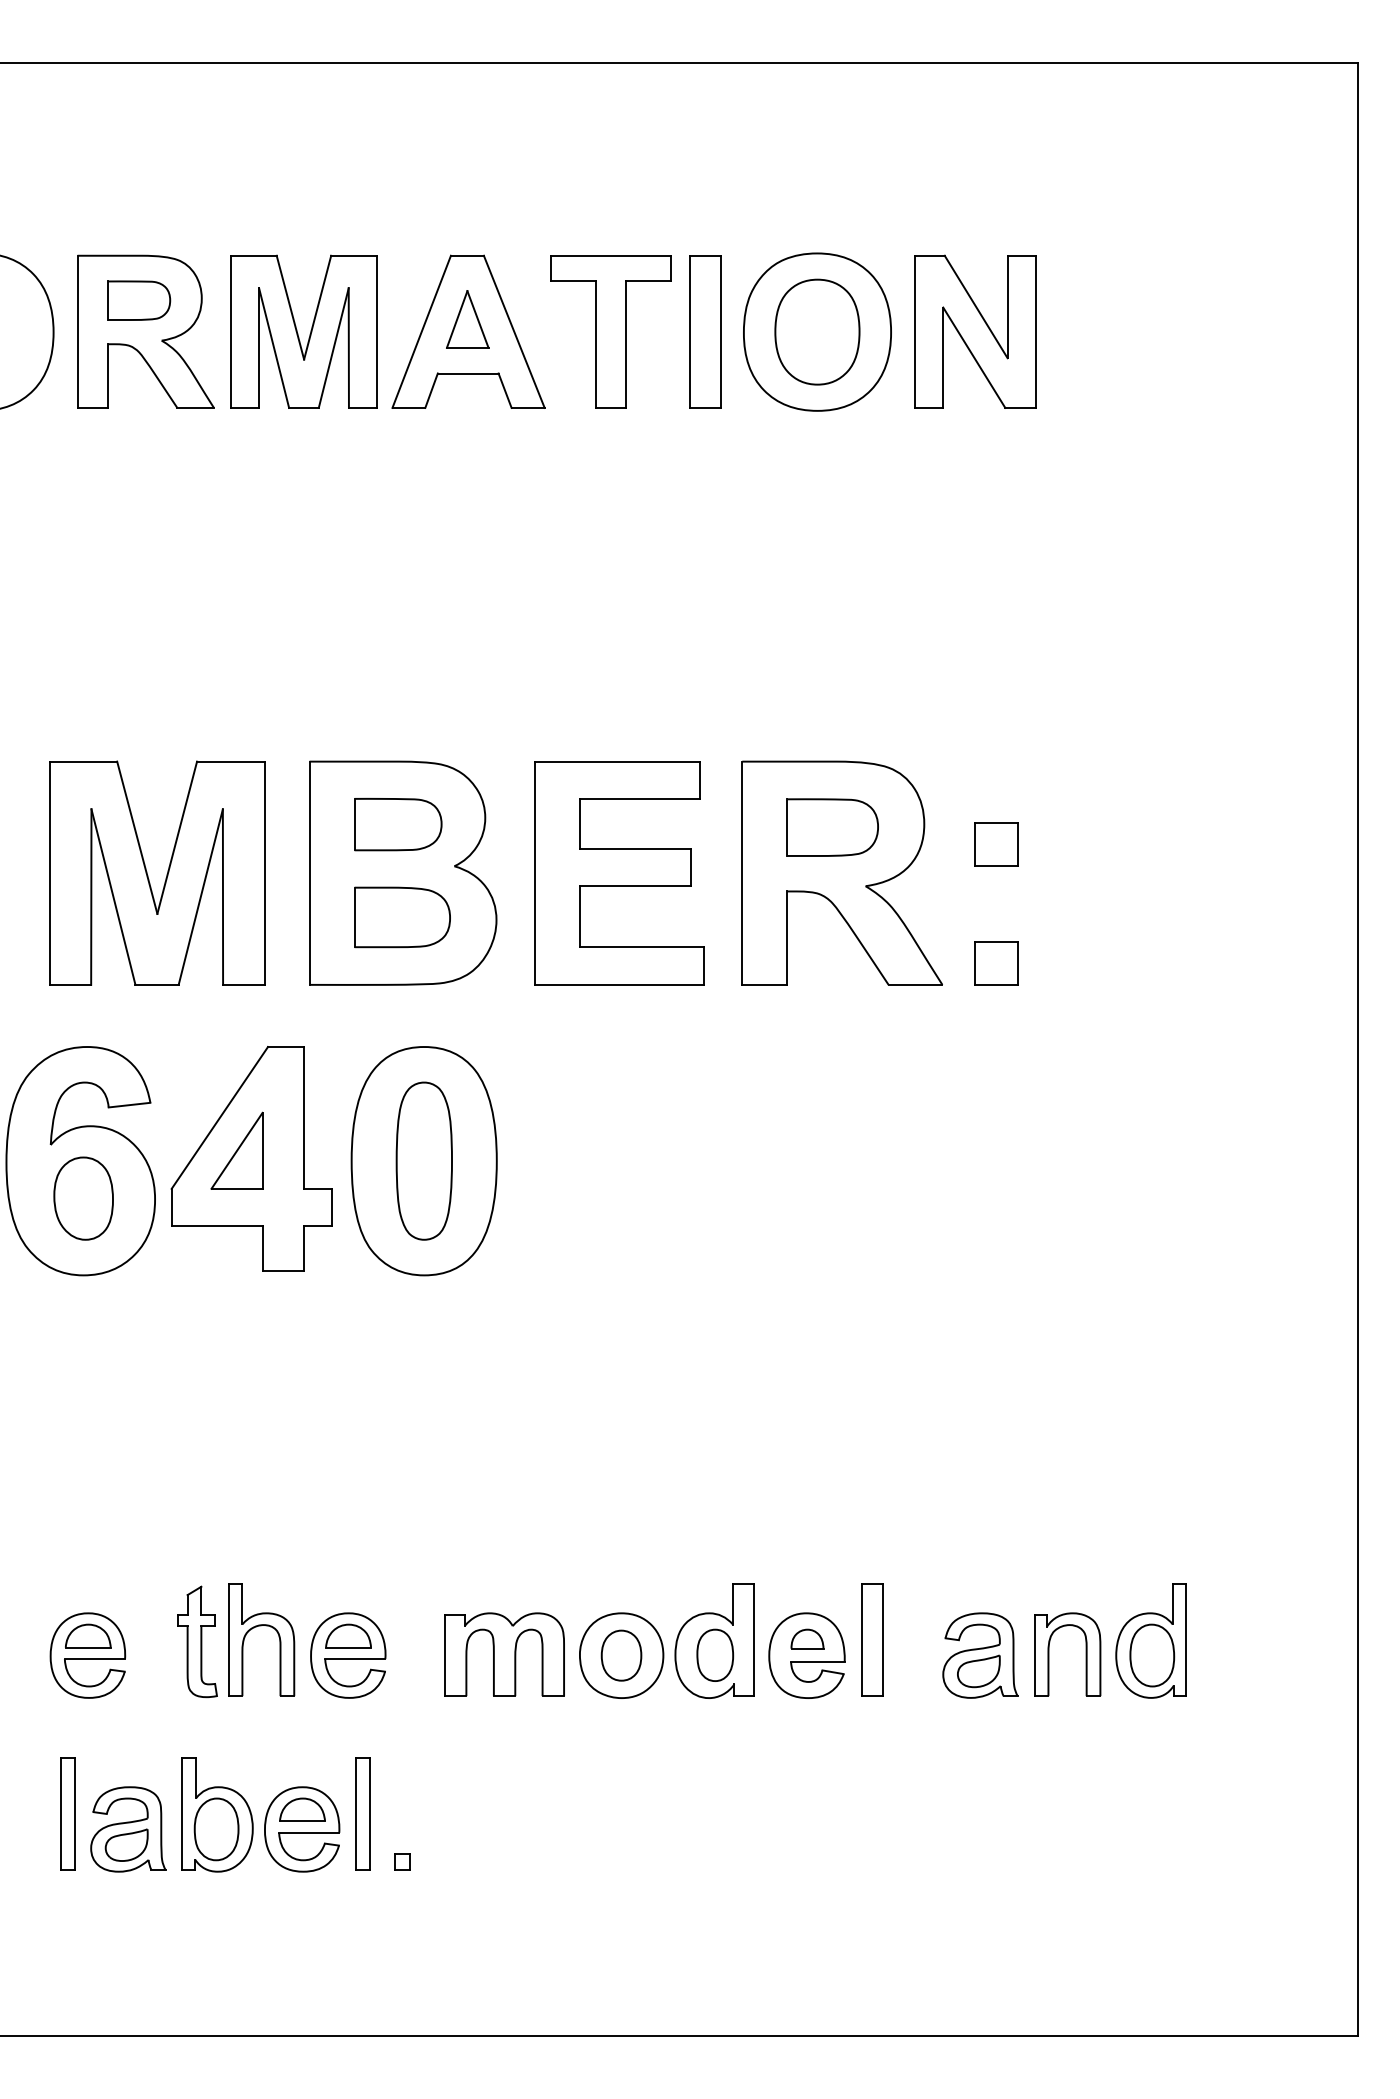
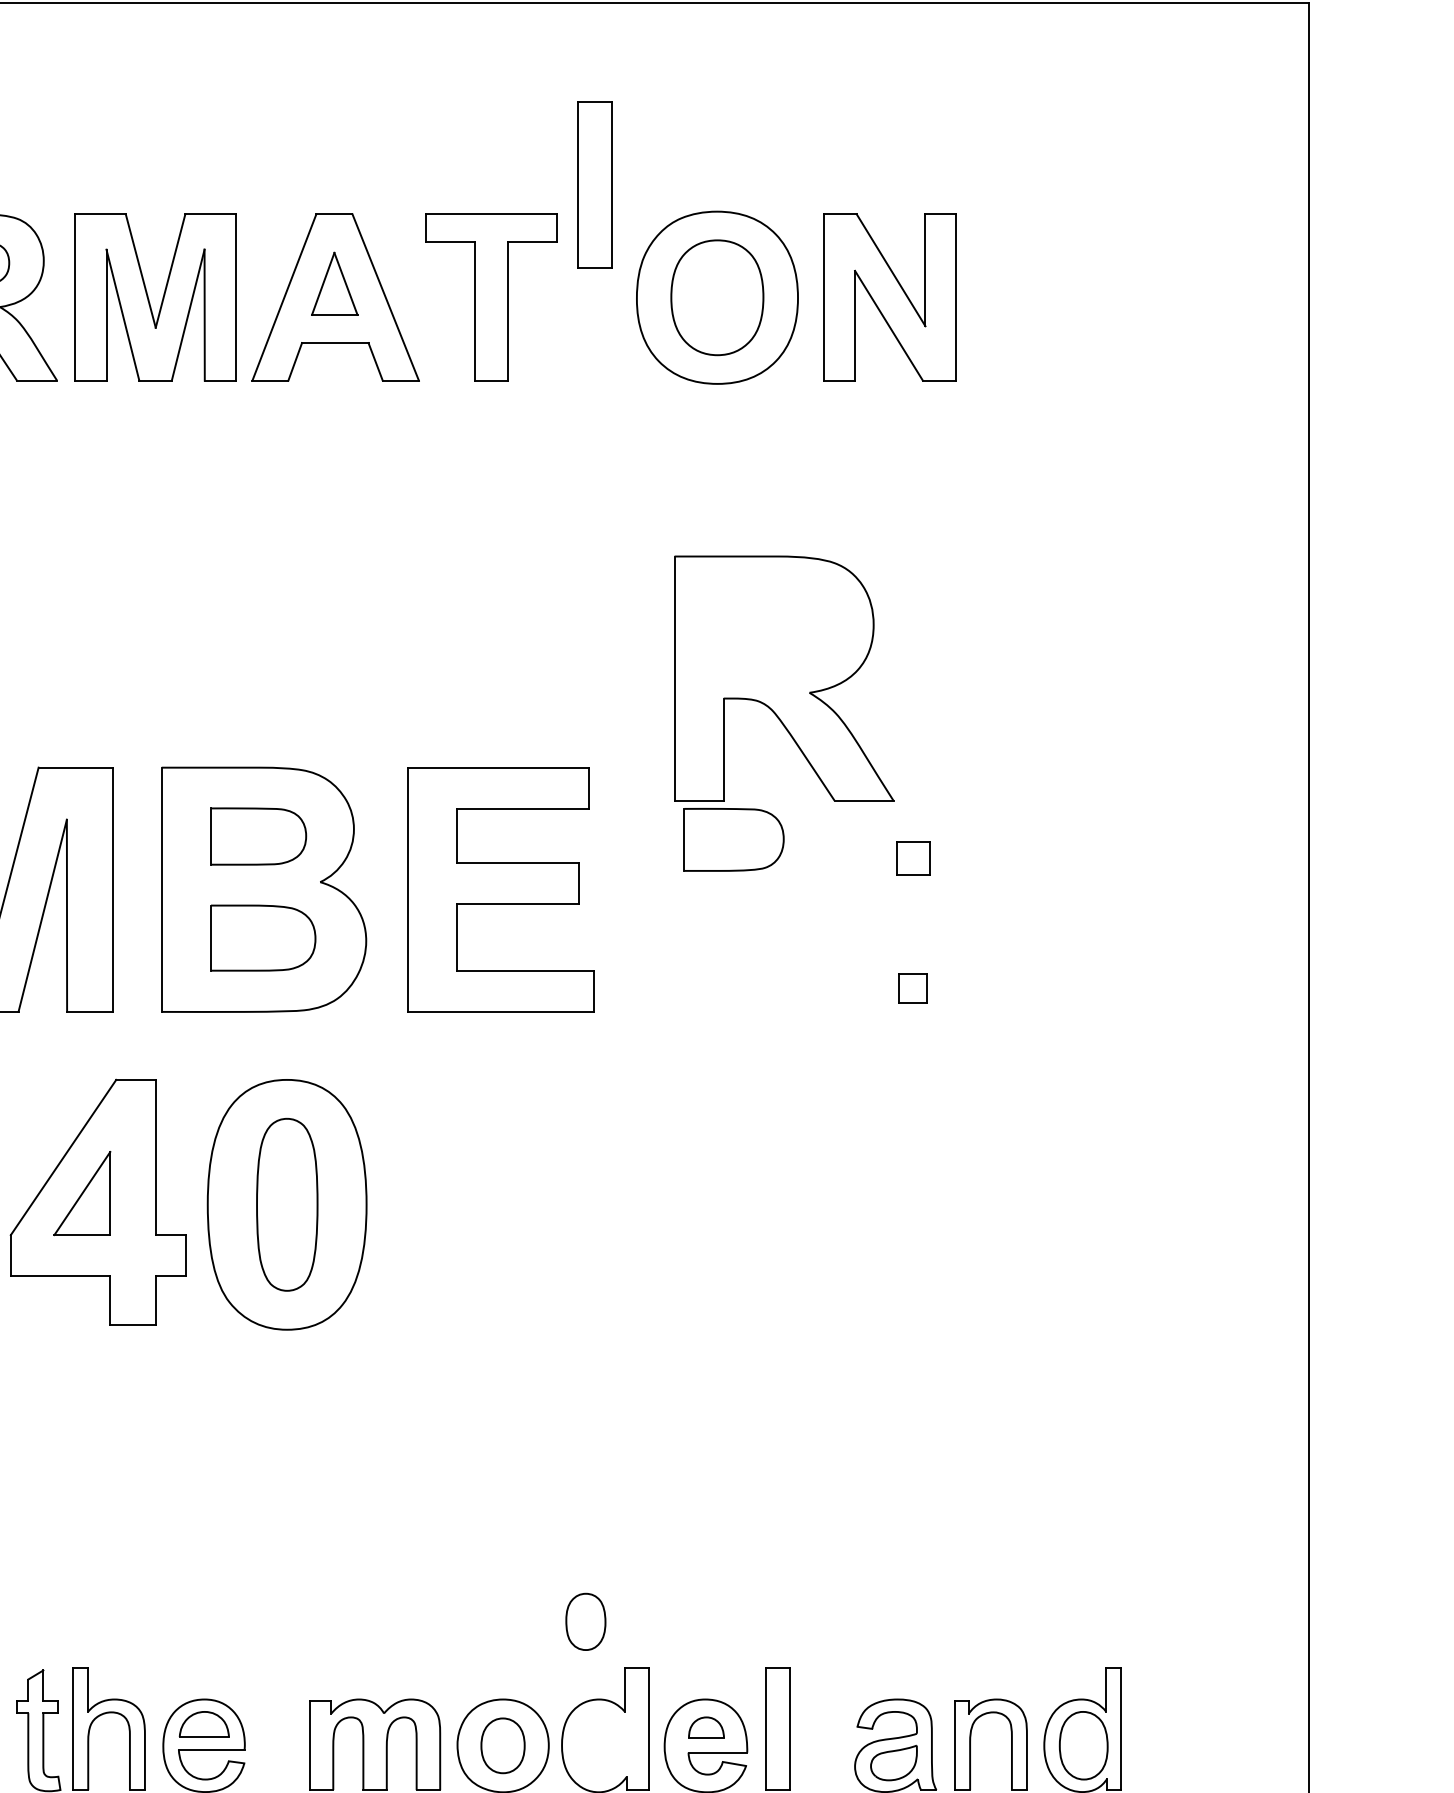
part: (705, 331) -> (594, 184), moved
part: (996, 844) -> (913, 858), size x0.7
part: (841, 872) -> (783, 677), moved
part: (996, 963) -> (913, 988), size x0.6
part: (715, 1654) -> (586, 1620), moved

